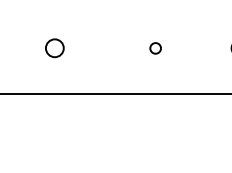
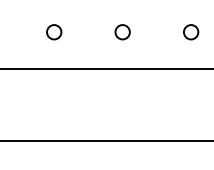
circle: (55, 48) -> (54, 32), moved
circle: (155, 48) -> (122, 32), size x1.67

